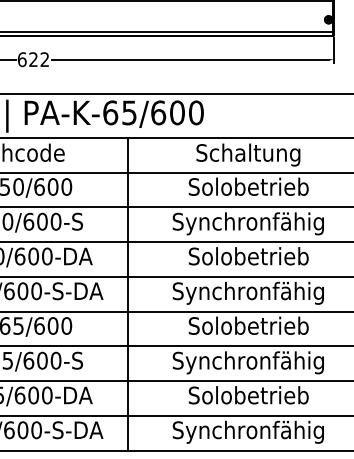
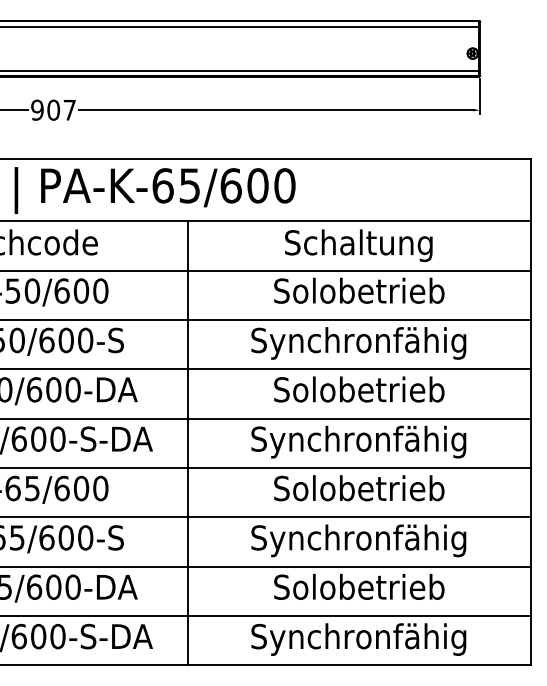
text: (33, 59) -> (53, 109), 622 -> 907

